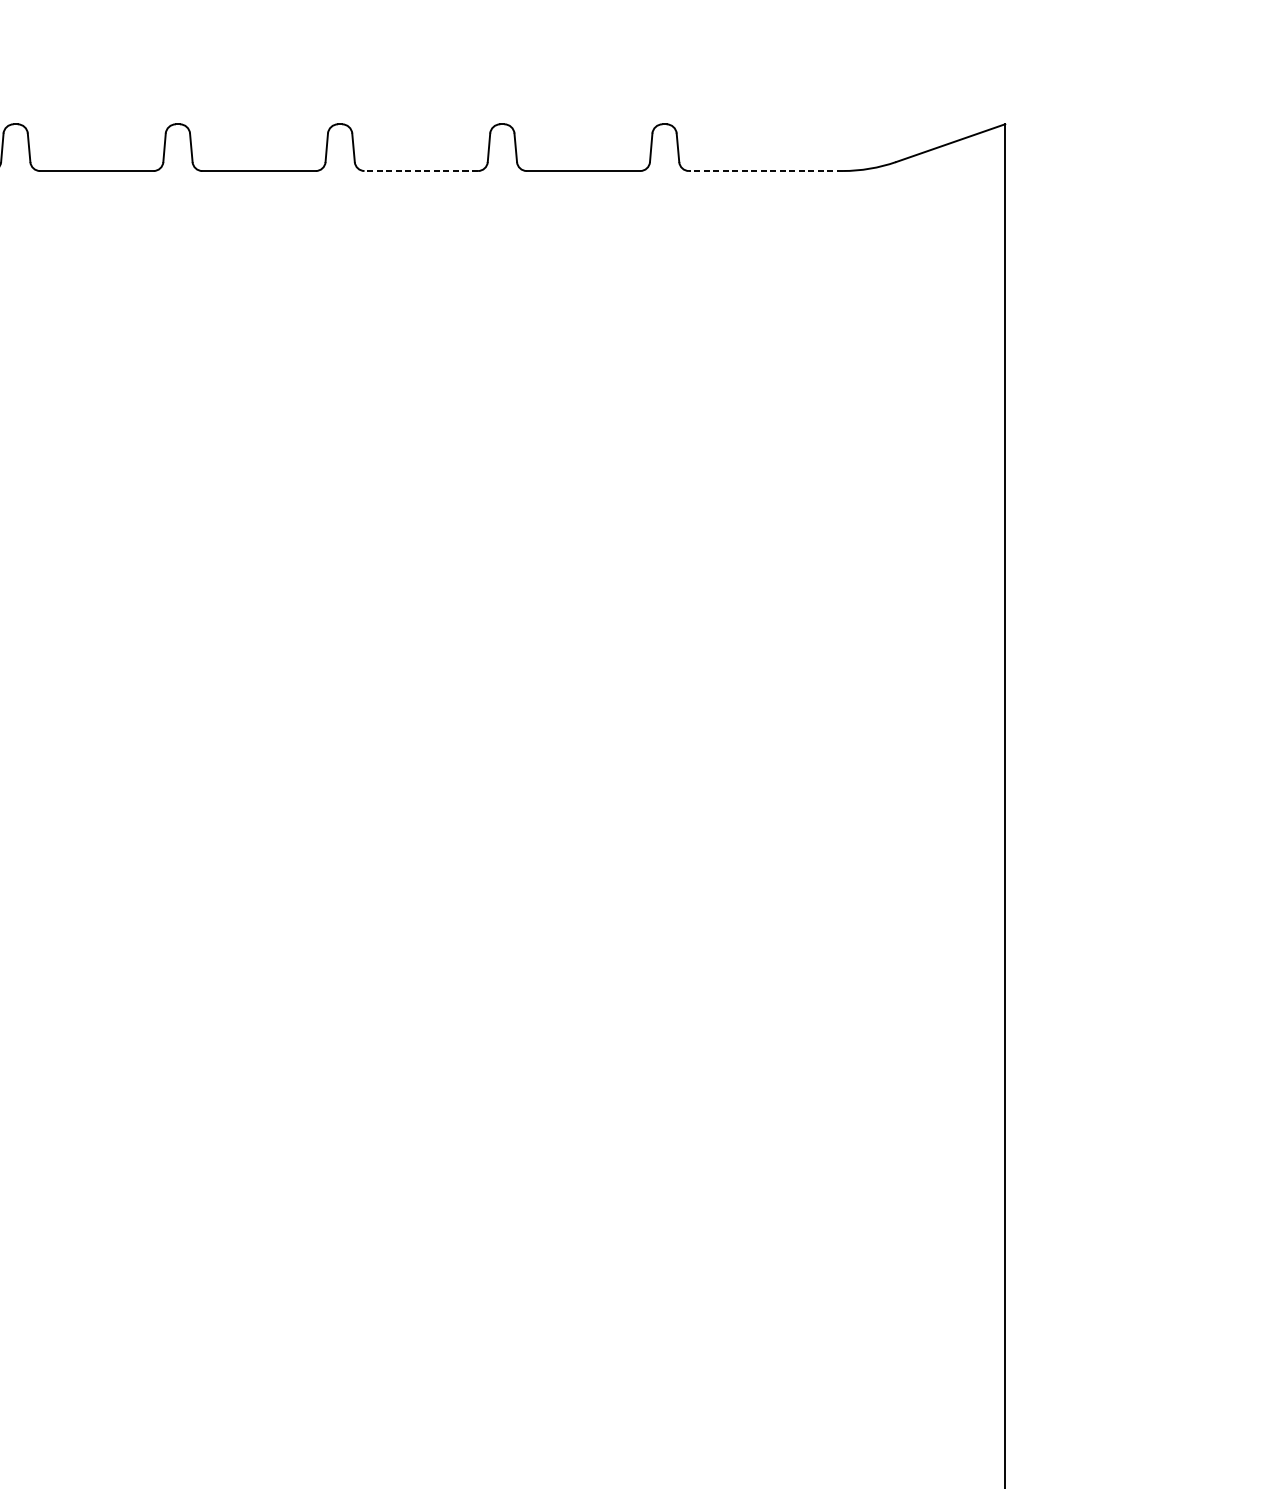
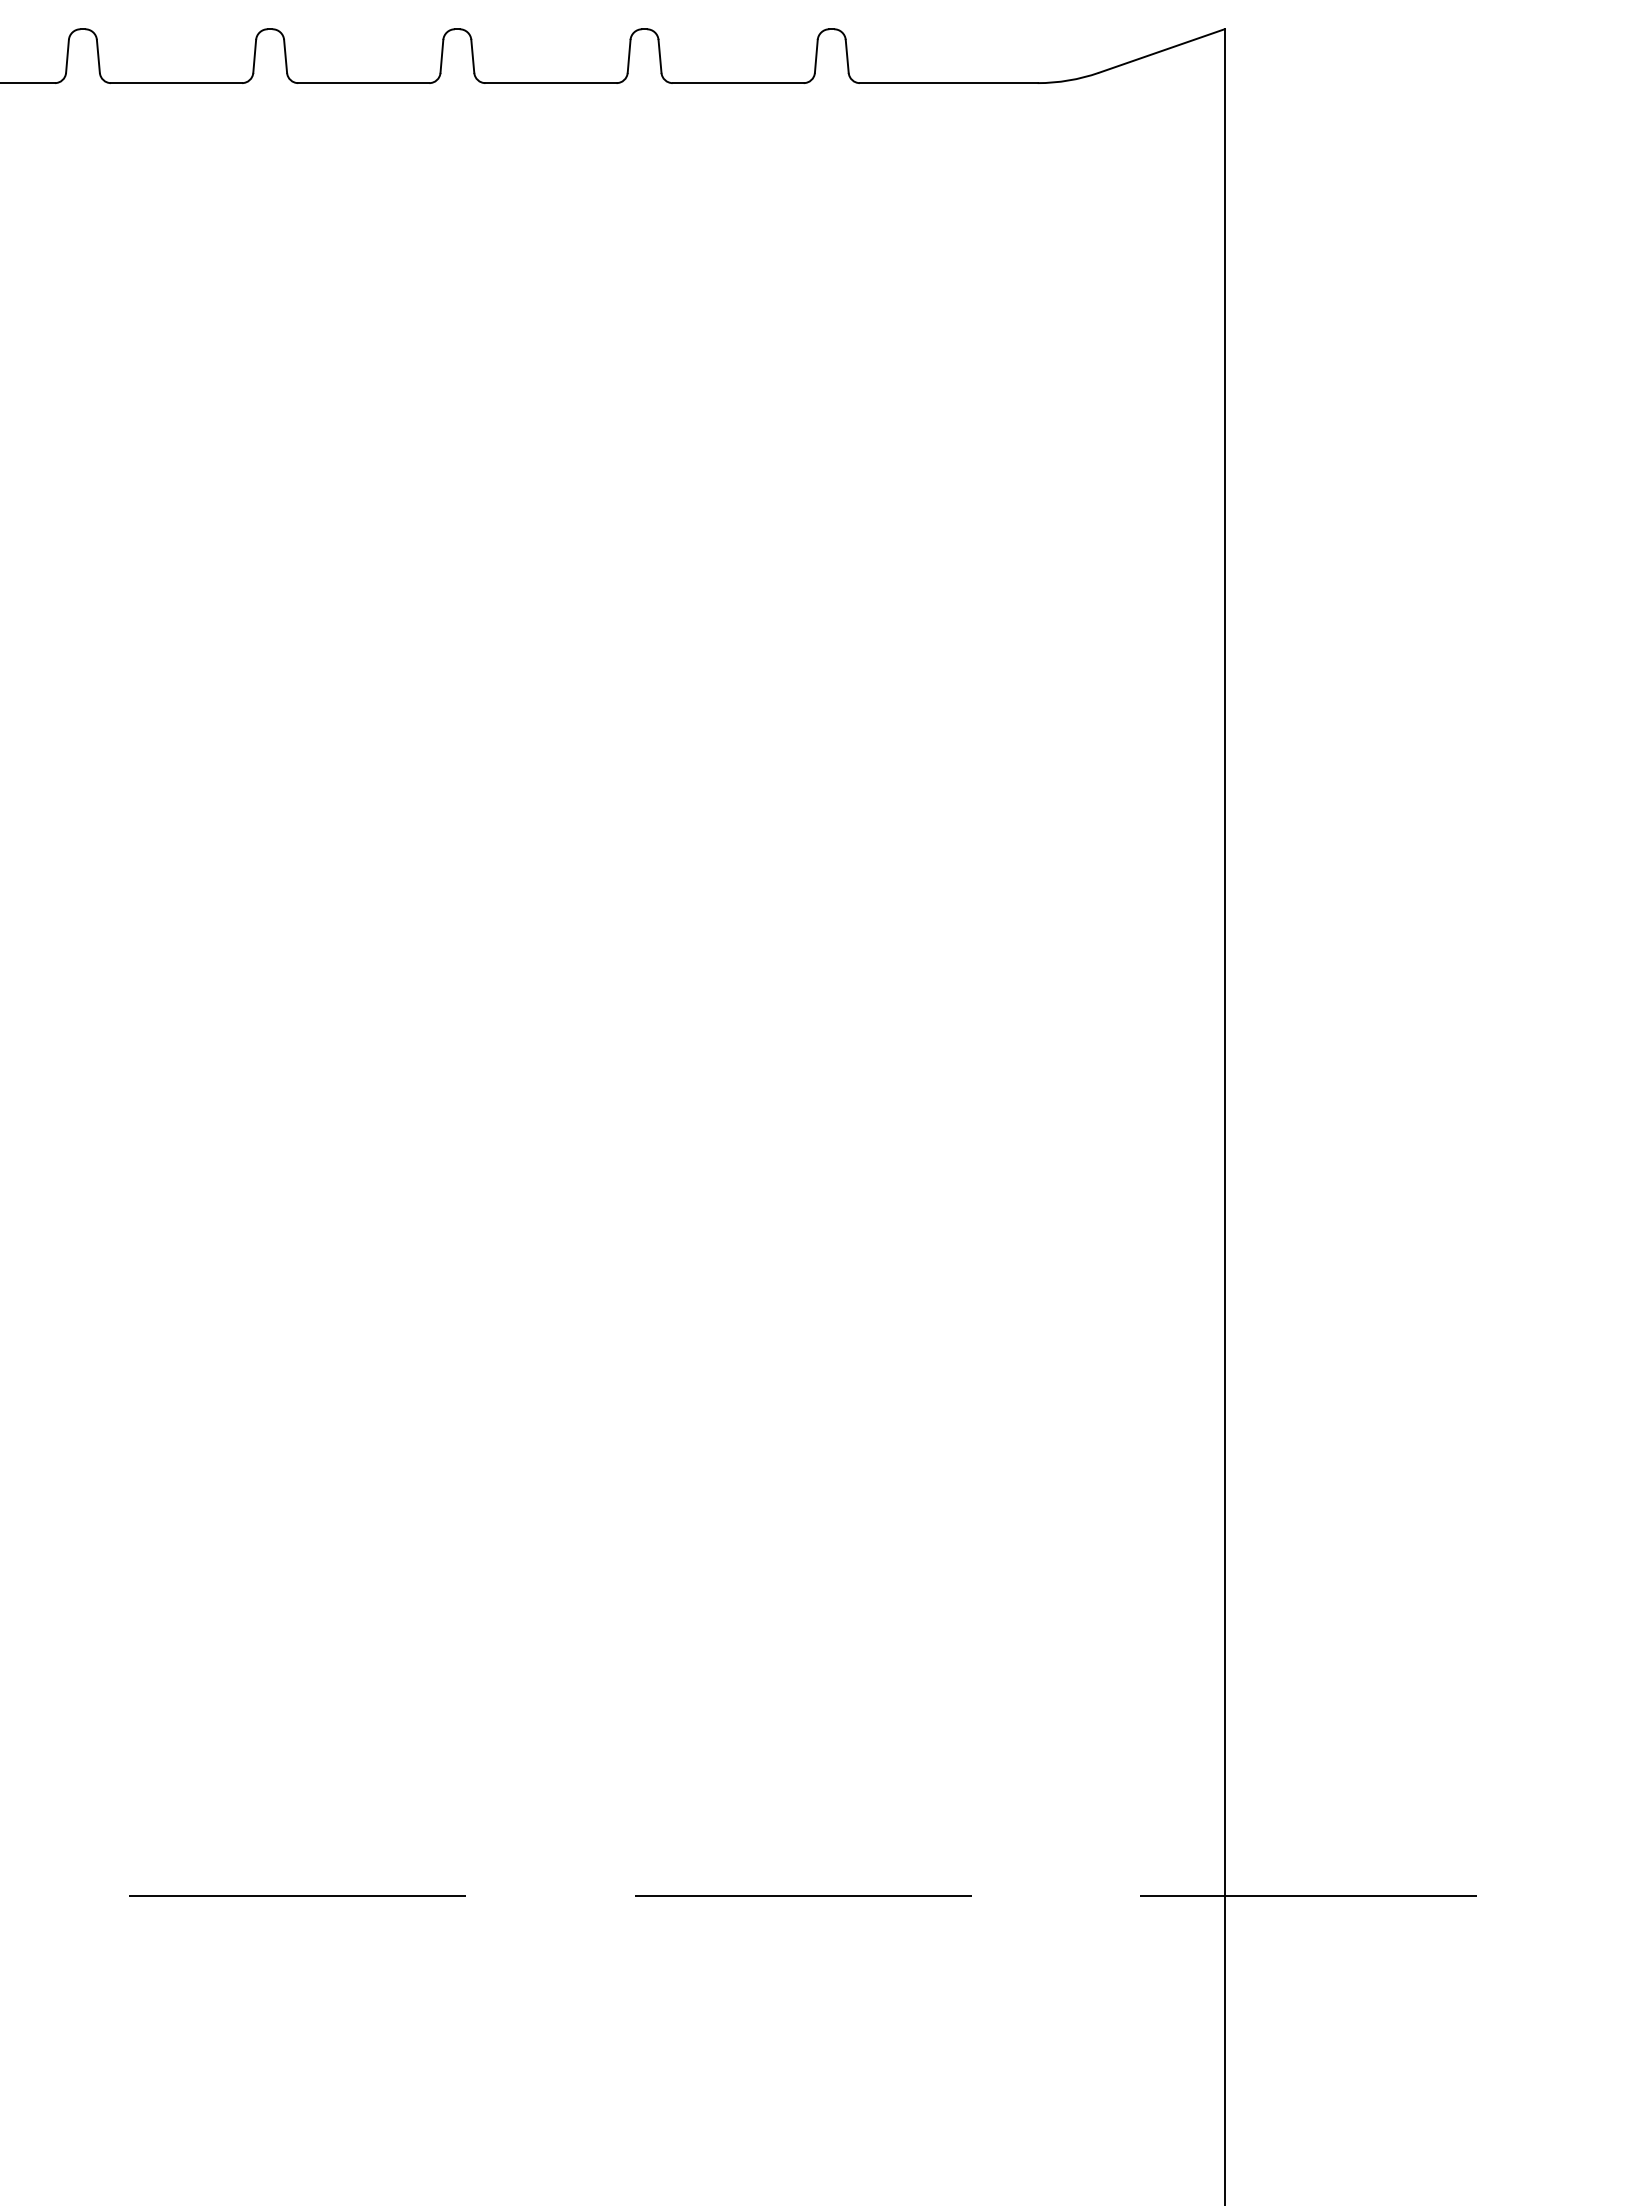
line: (421, 171) -> (551, 83), dashed -> solid
line: (765, 171) -> (948, 83), dashed -> solid

